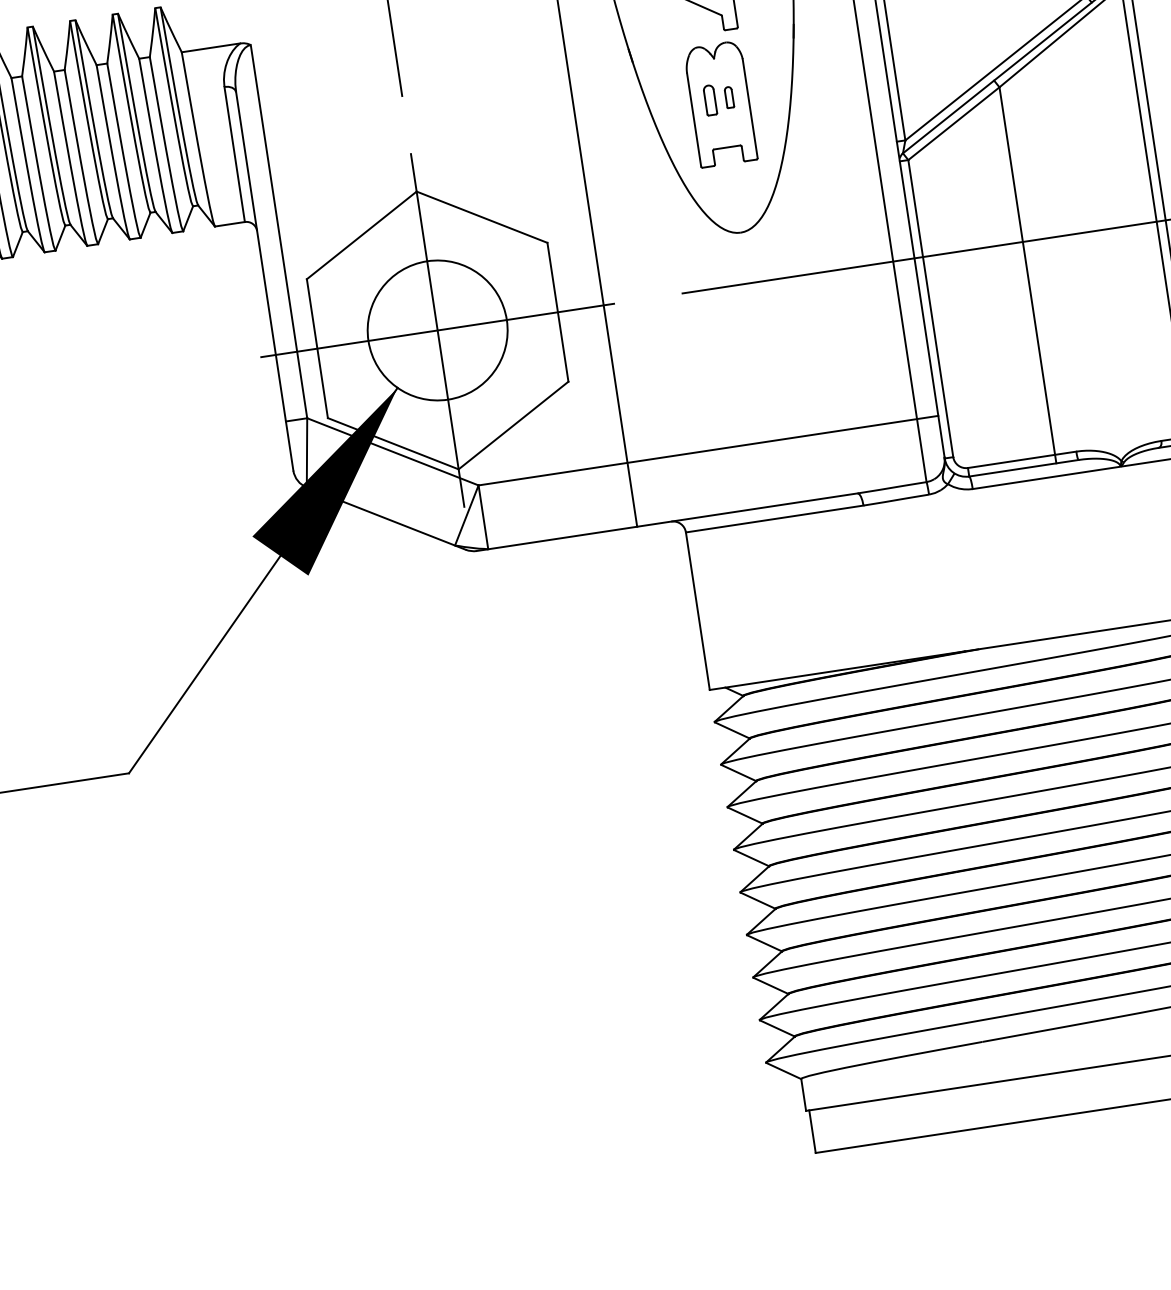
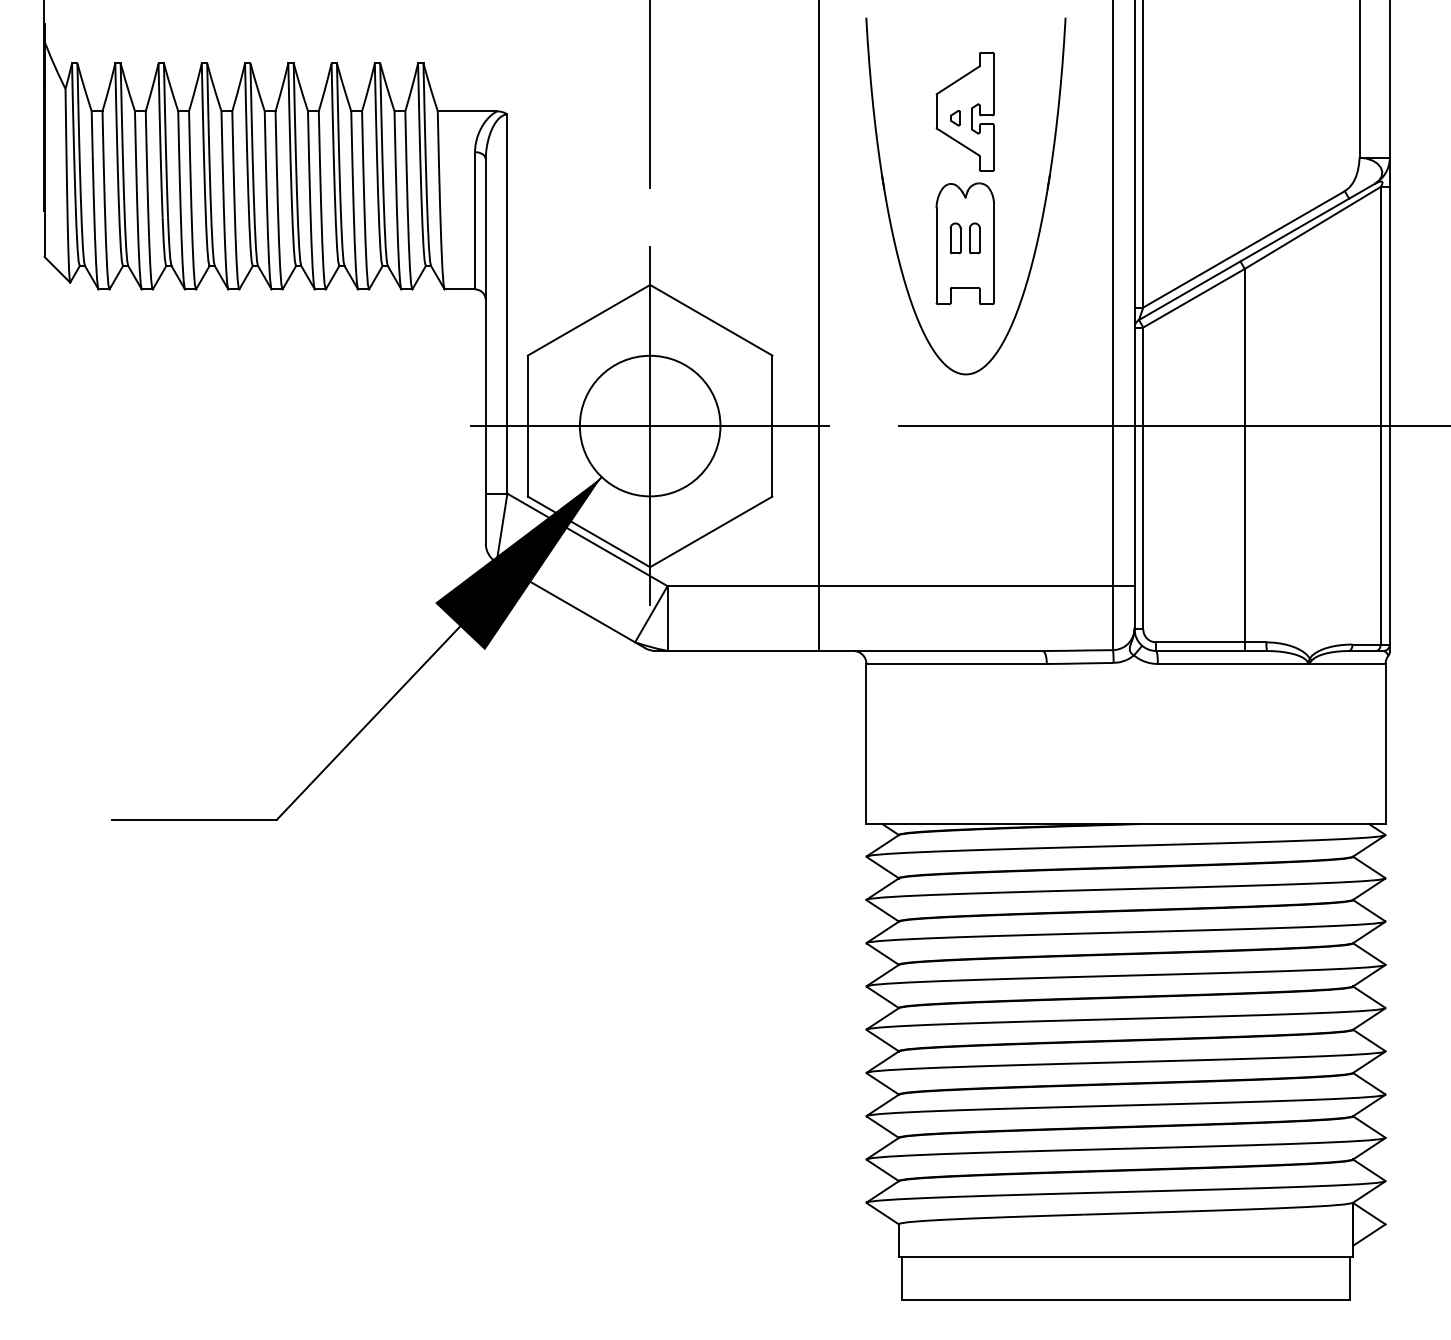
part: (728, 97) -> (974, 238), size x1.43

